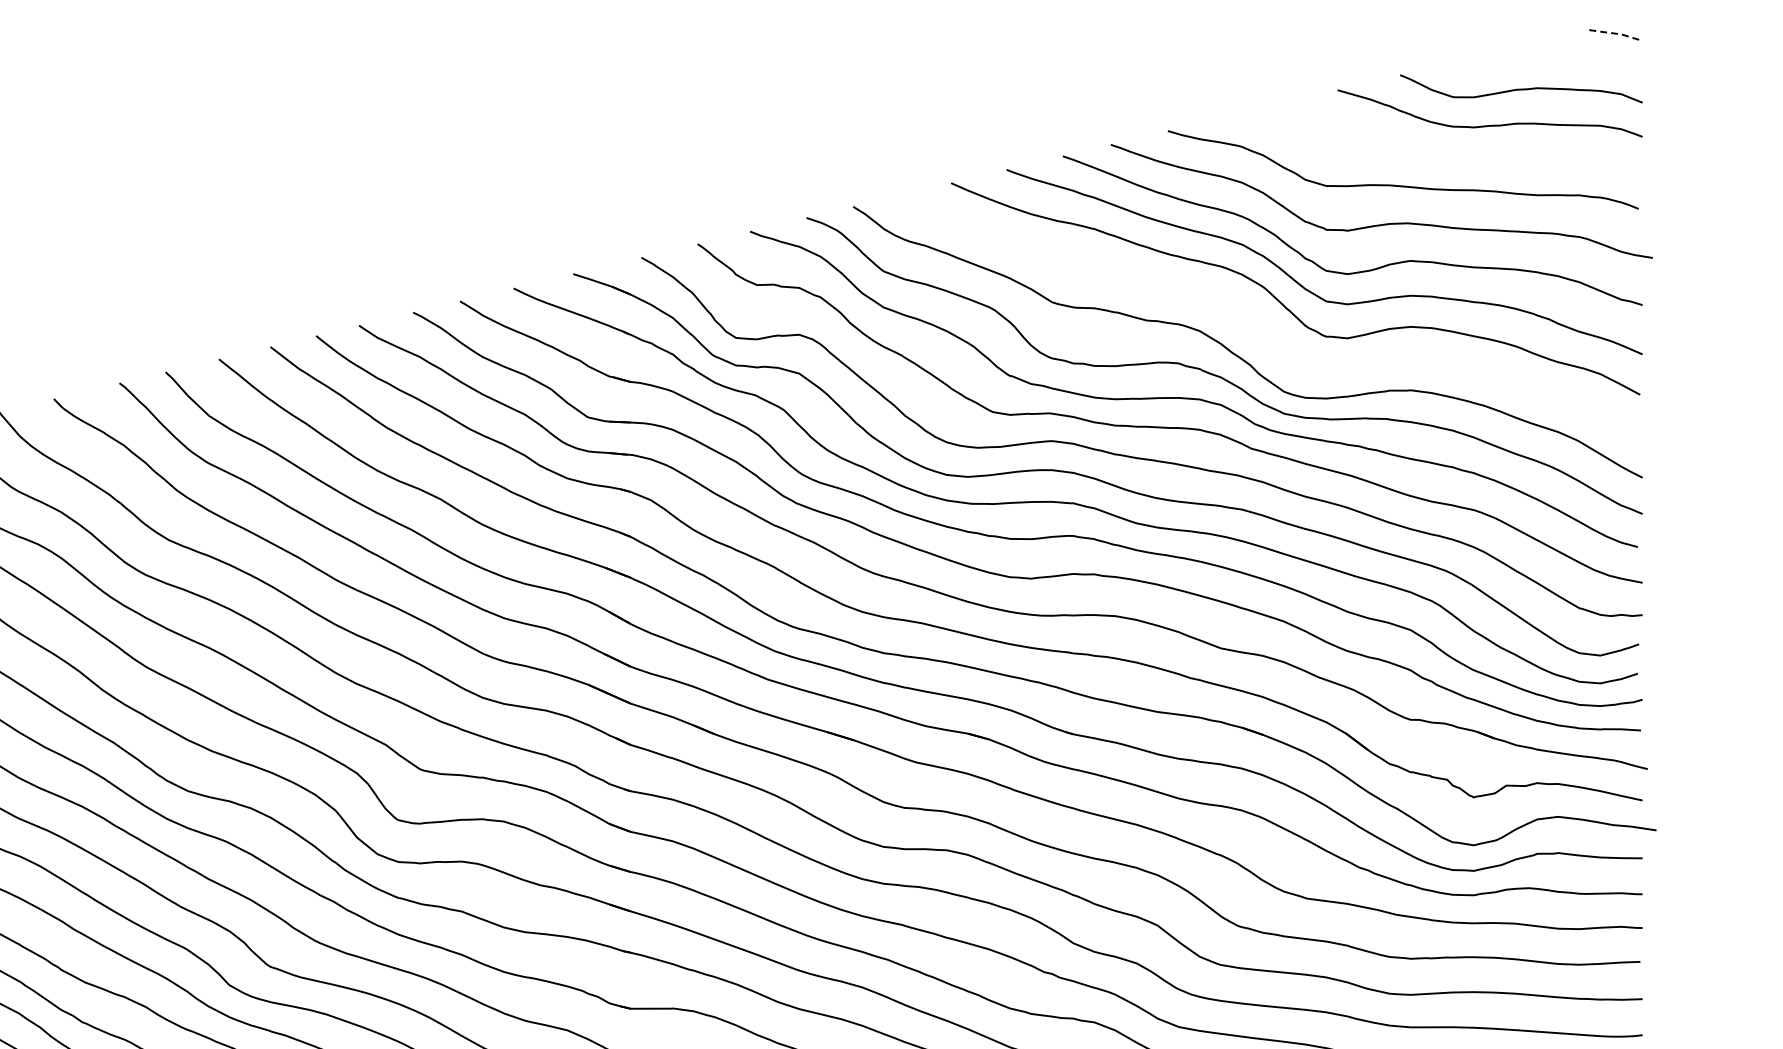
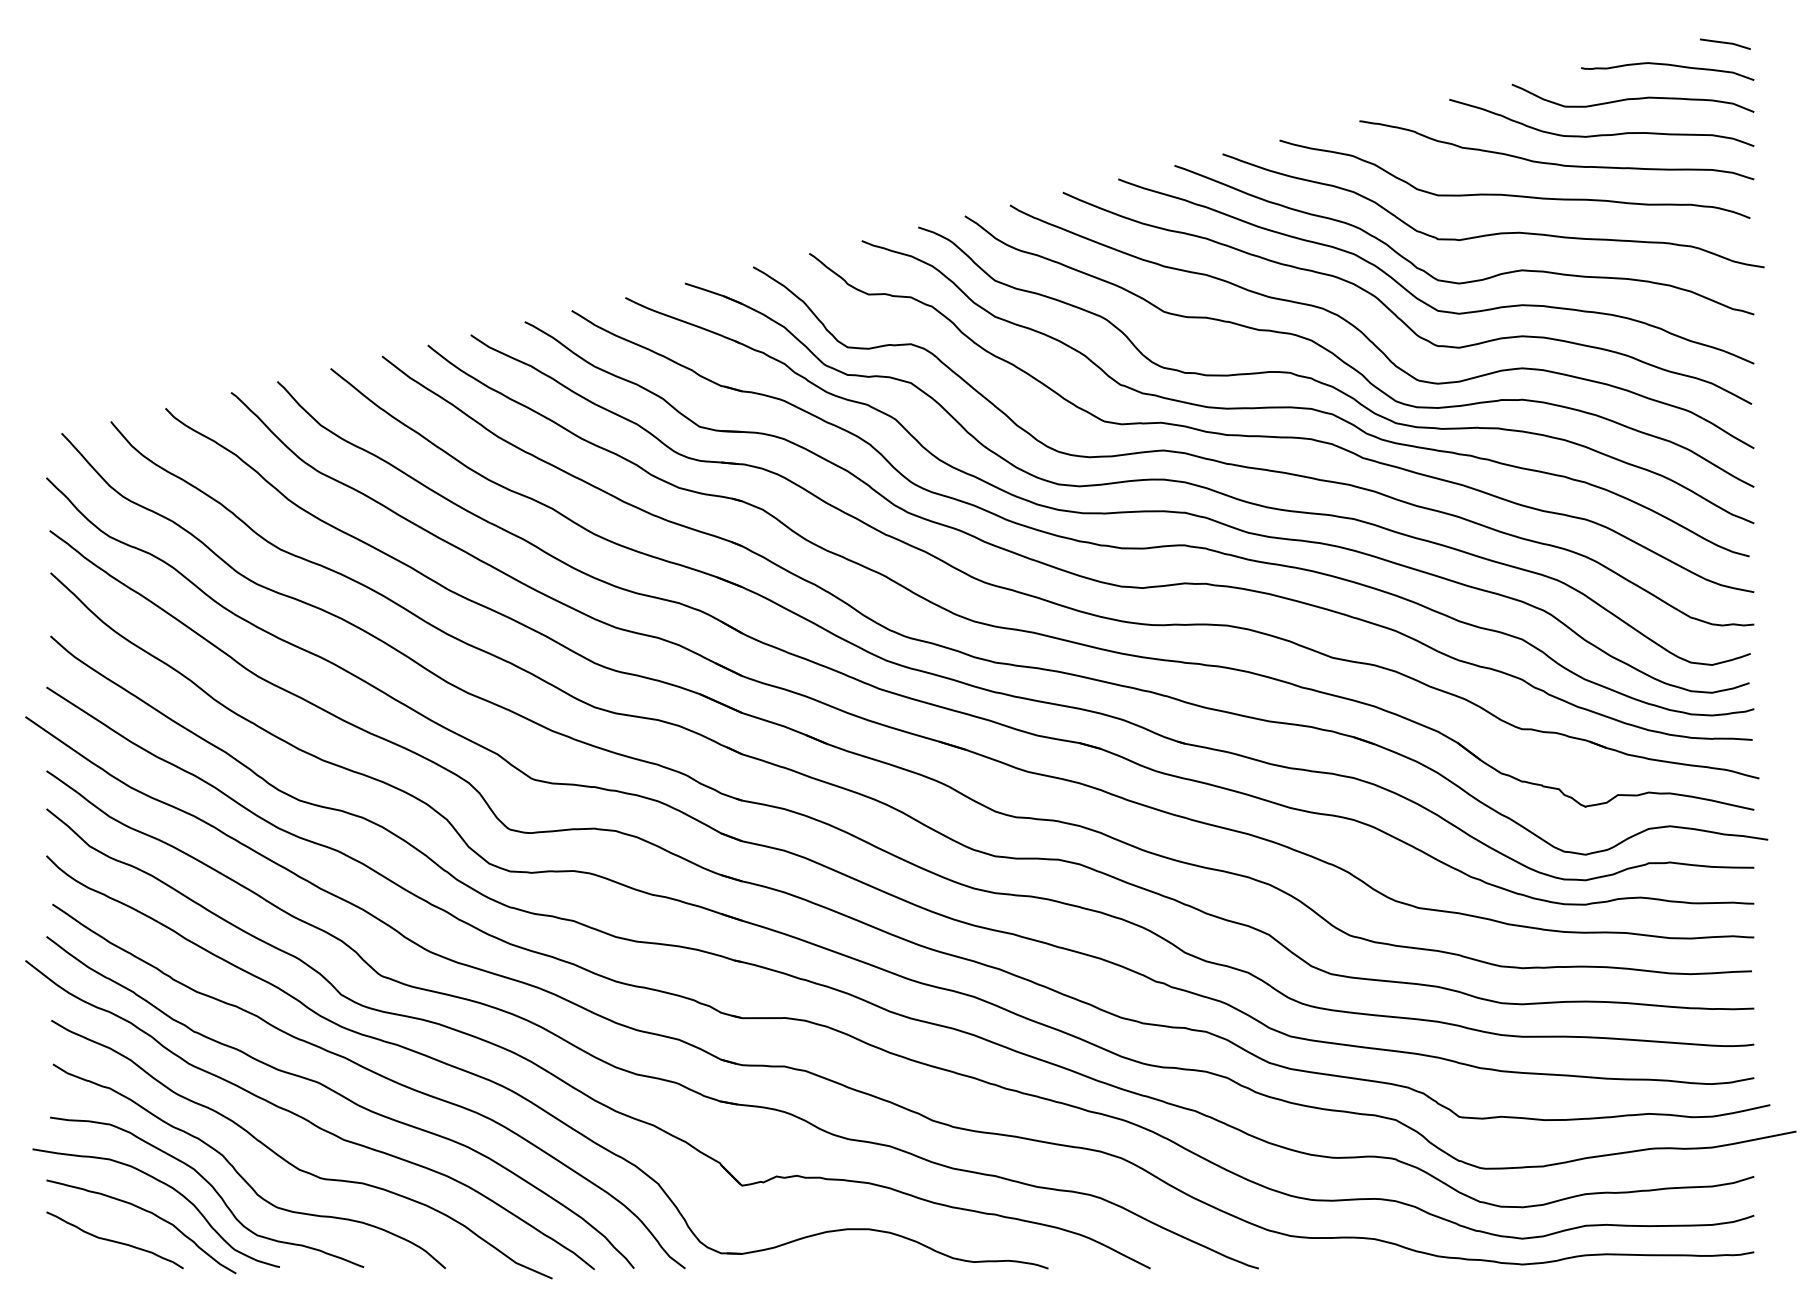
line: (1613, 33) -> (1725, 42), dashed -> solid
curve: (1555, 56) -> (1667, 65), added
curve: (1439, 153) -> (1551, 162), added
curve: (1257, 329) -> (1369, 338), added

